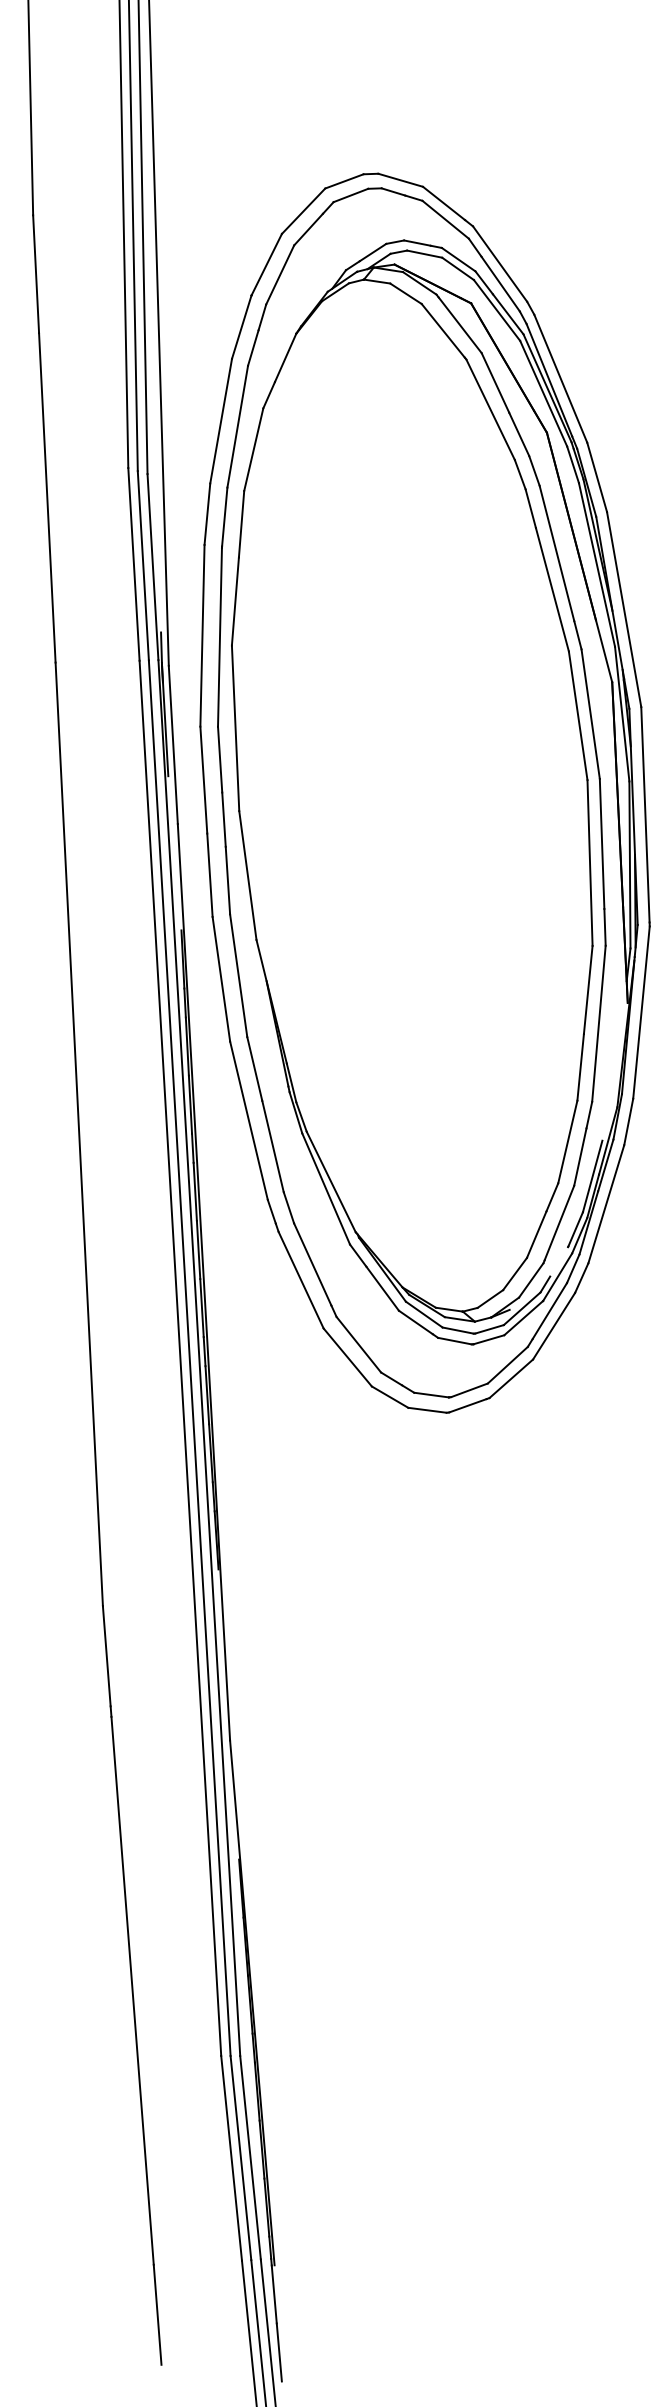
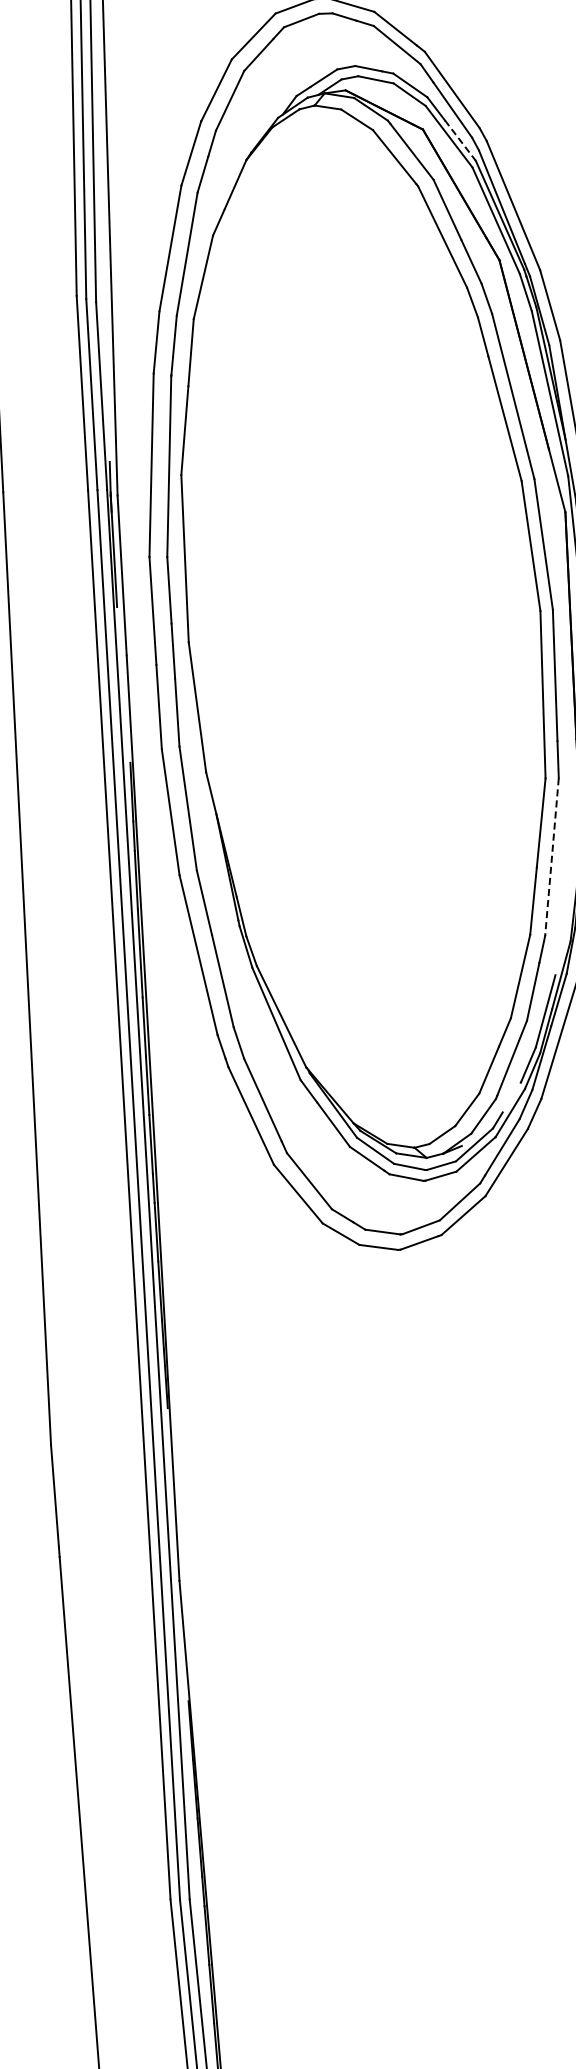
line: (508, 314) -> (460, 140), solid -> dashed
line: (598, 1024) -> (551, 857), solid -> dashed

